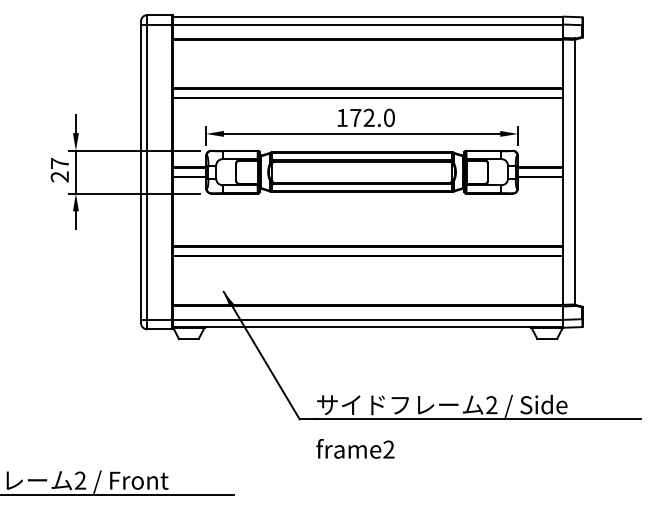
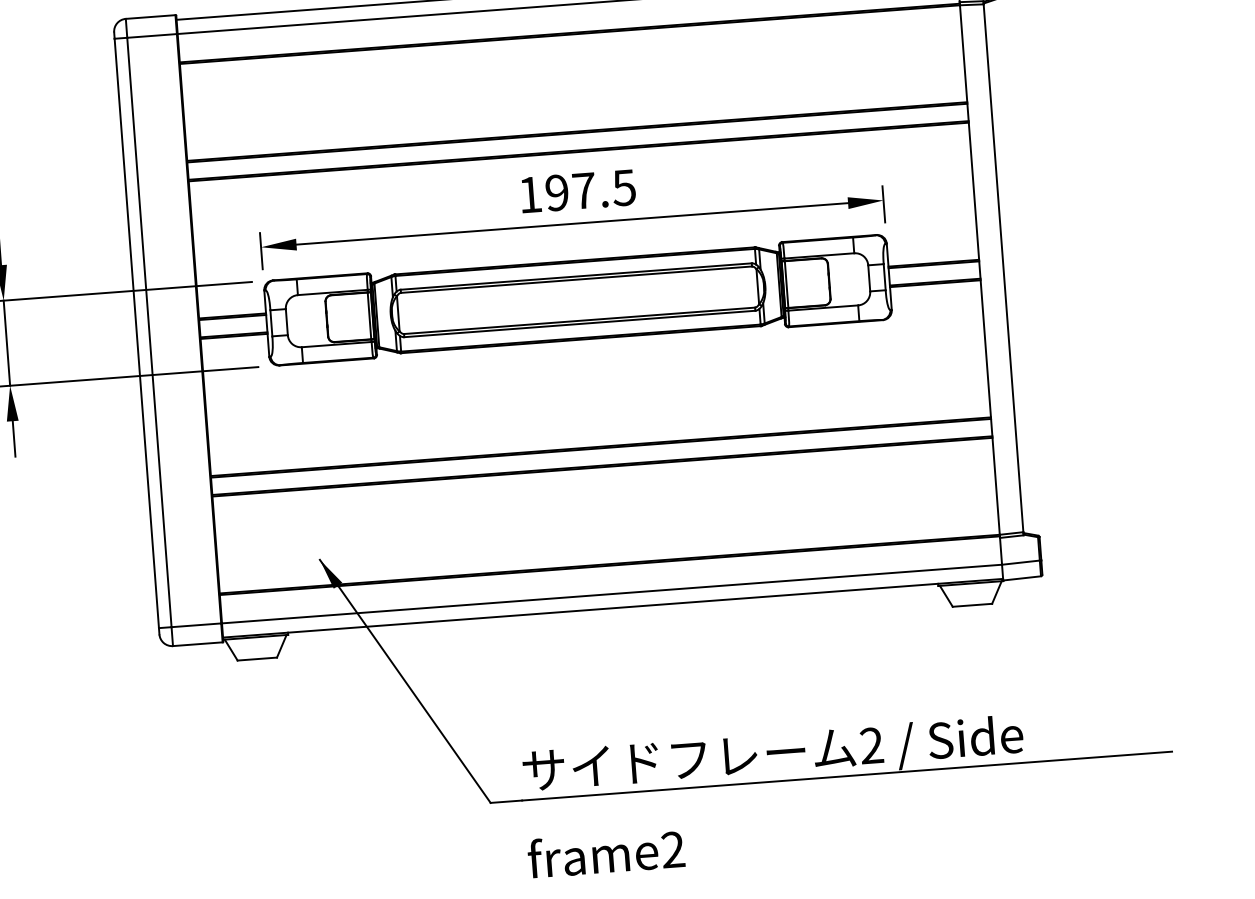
text: (372, 117) -> (590, 189), 172.0 -> 197.5

